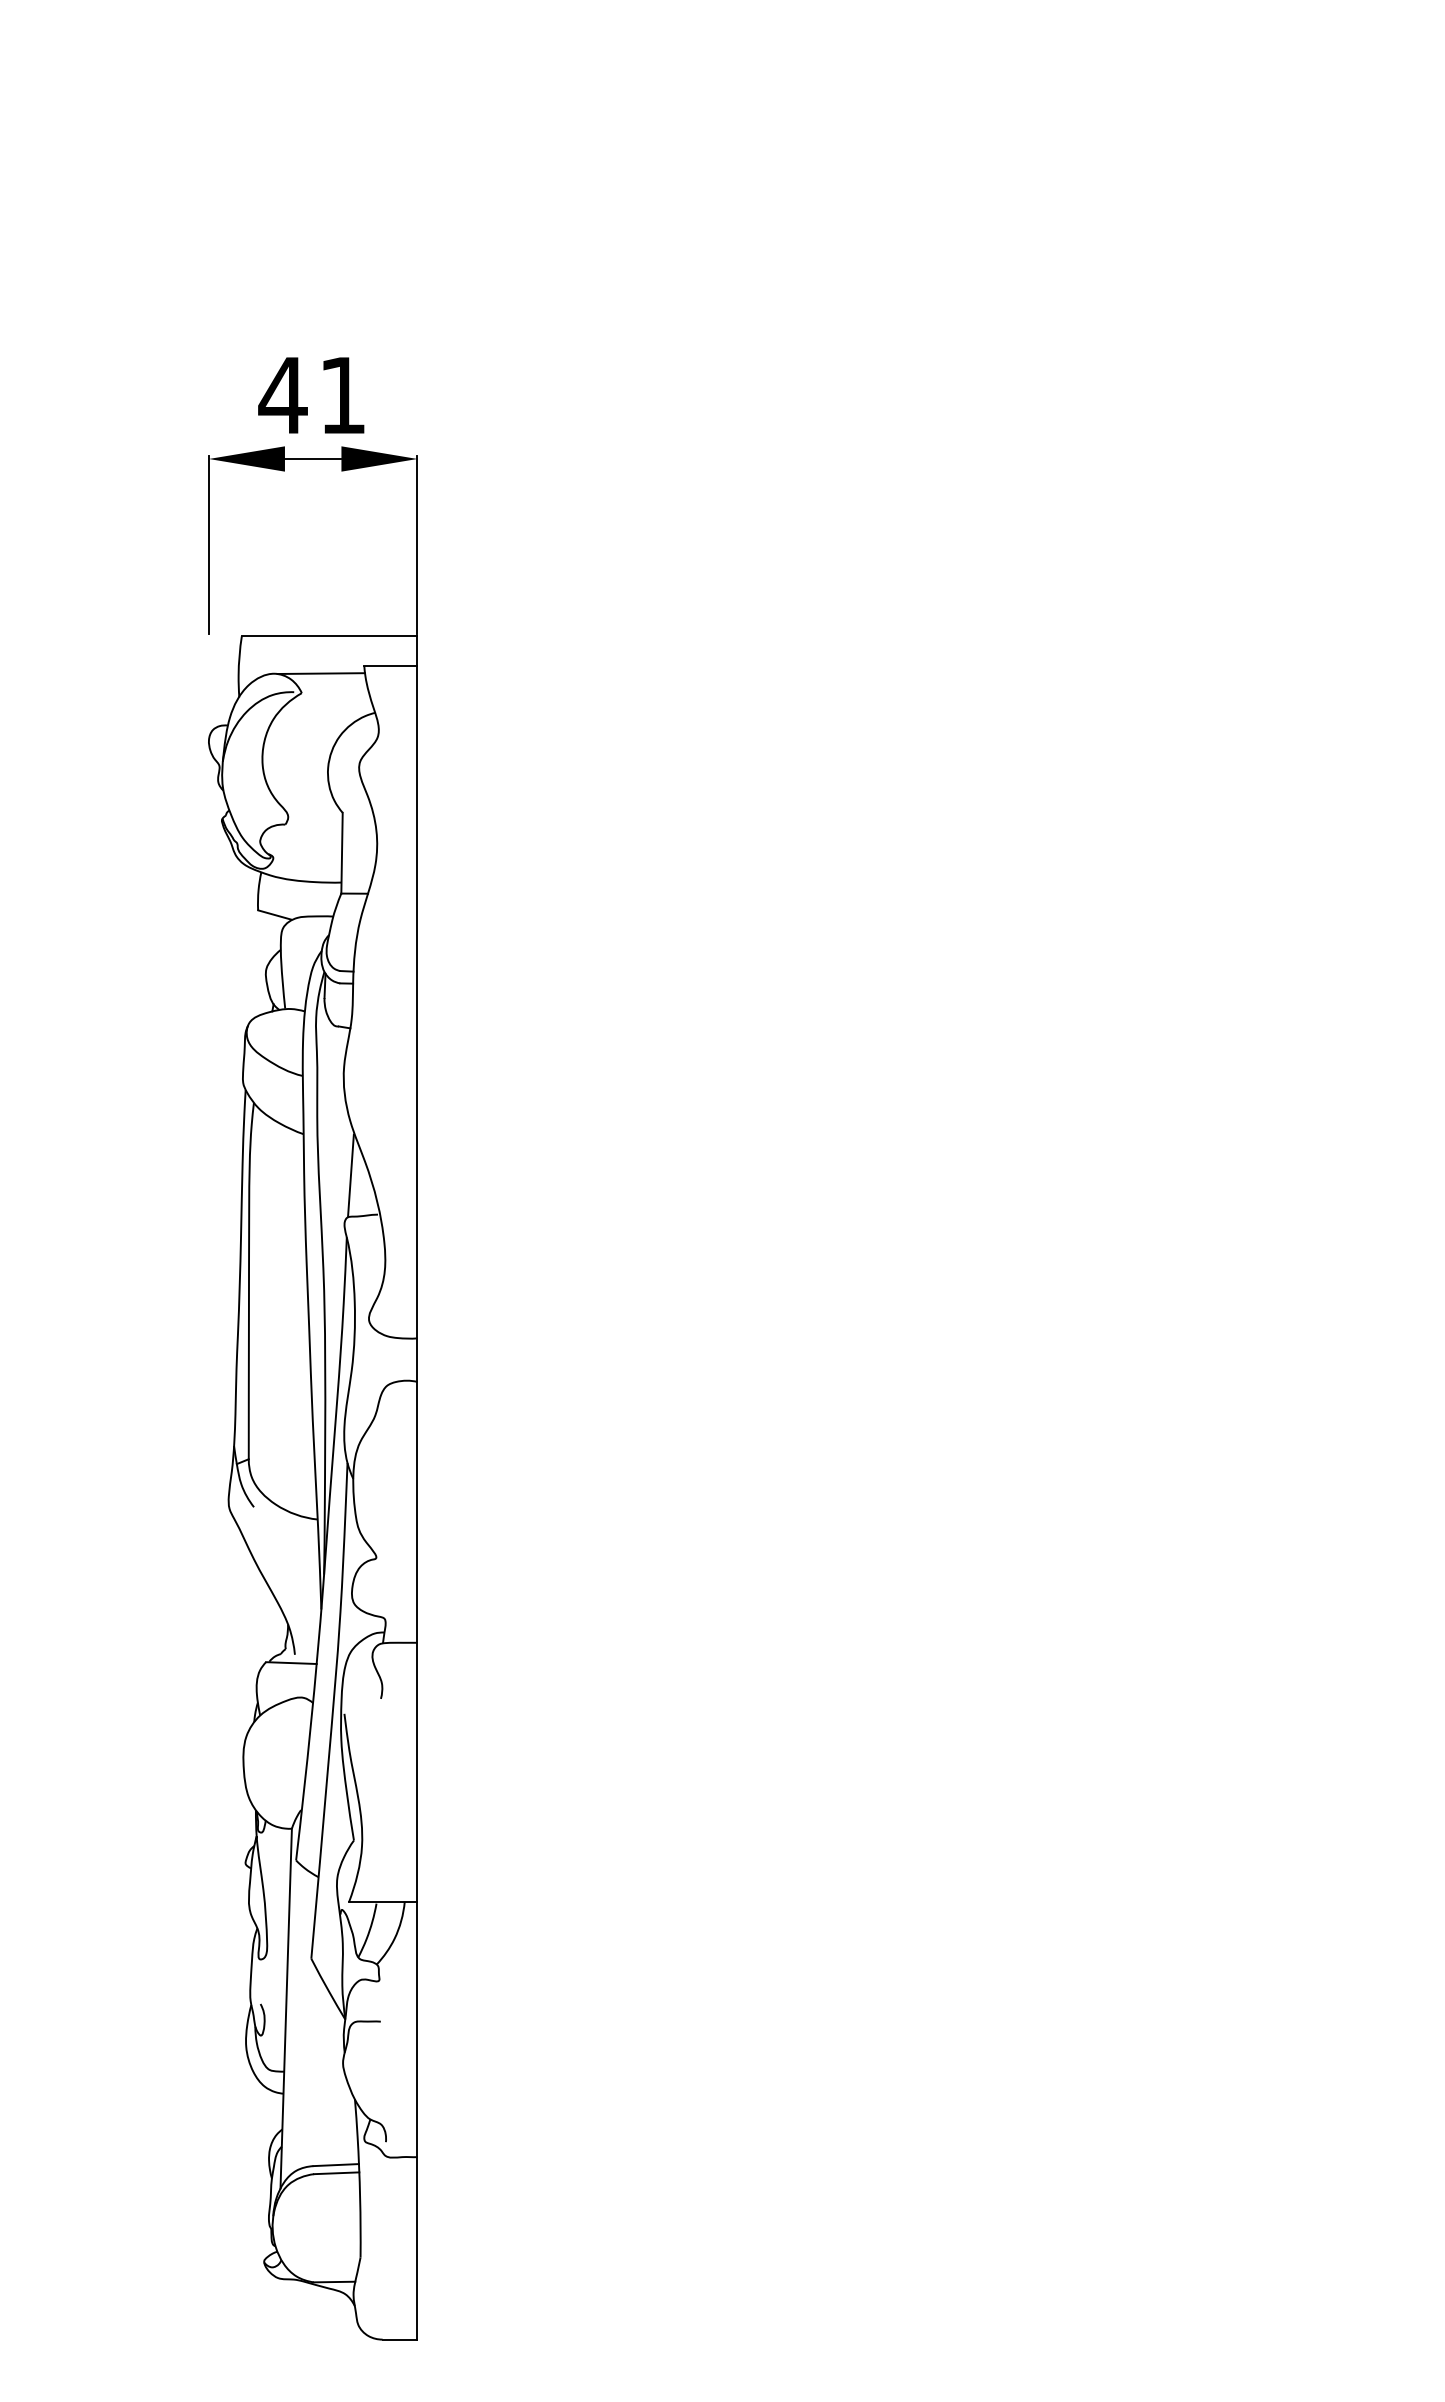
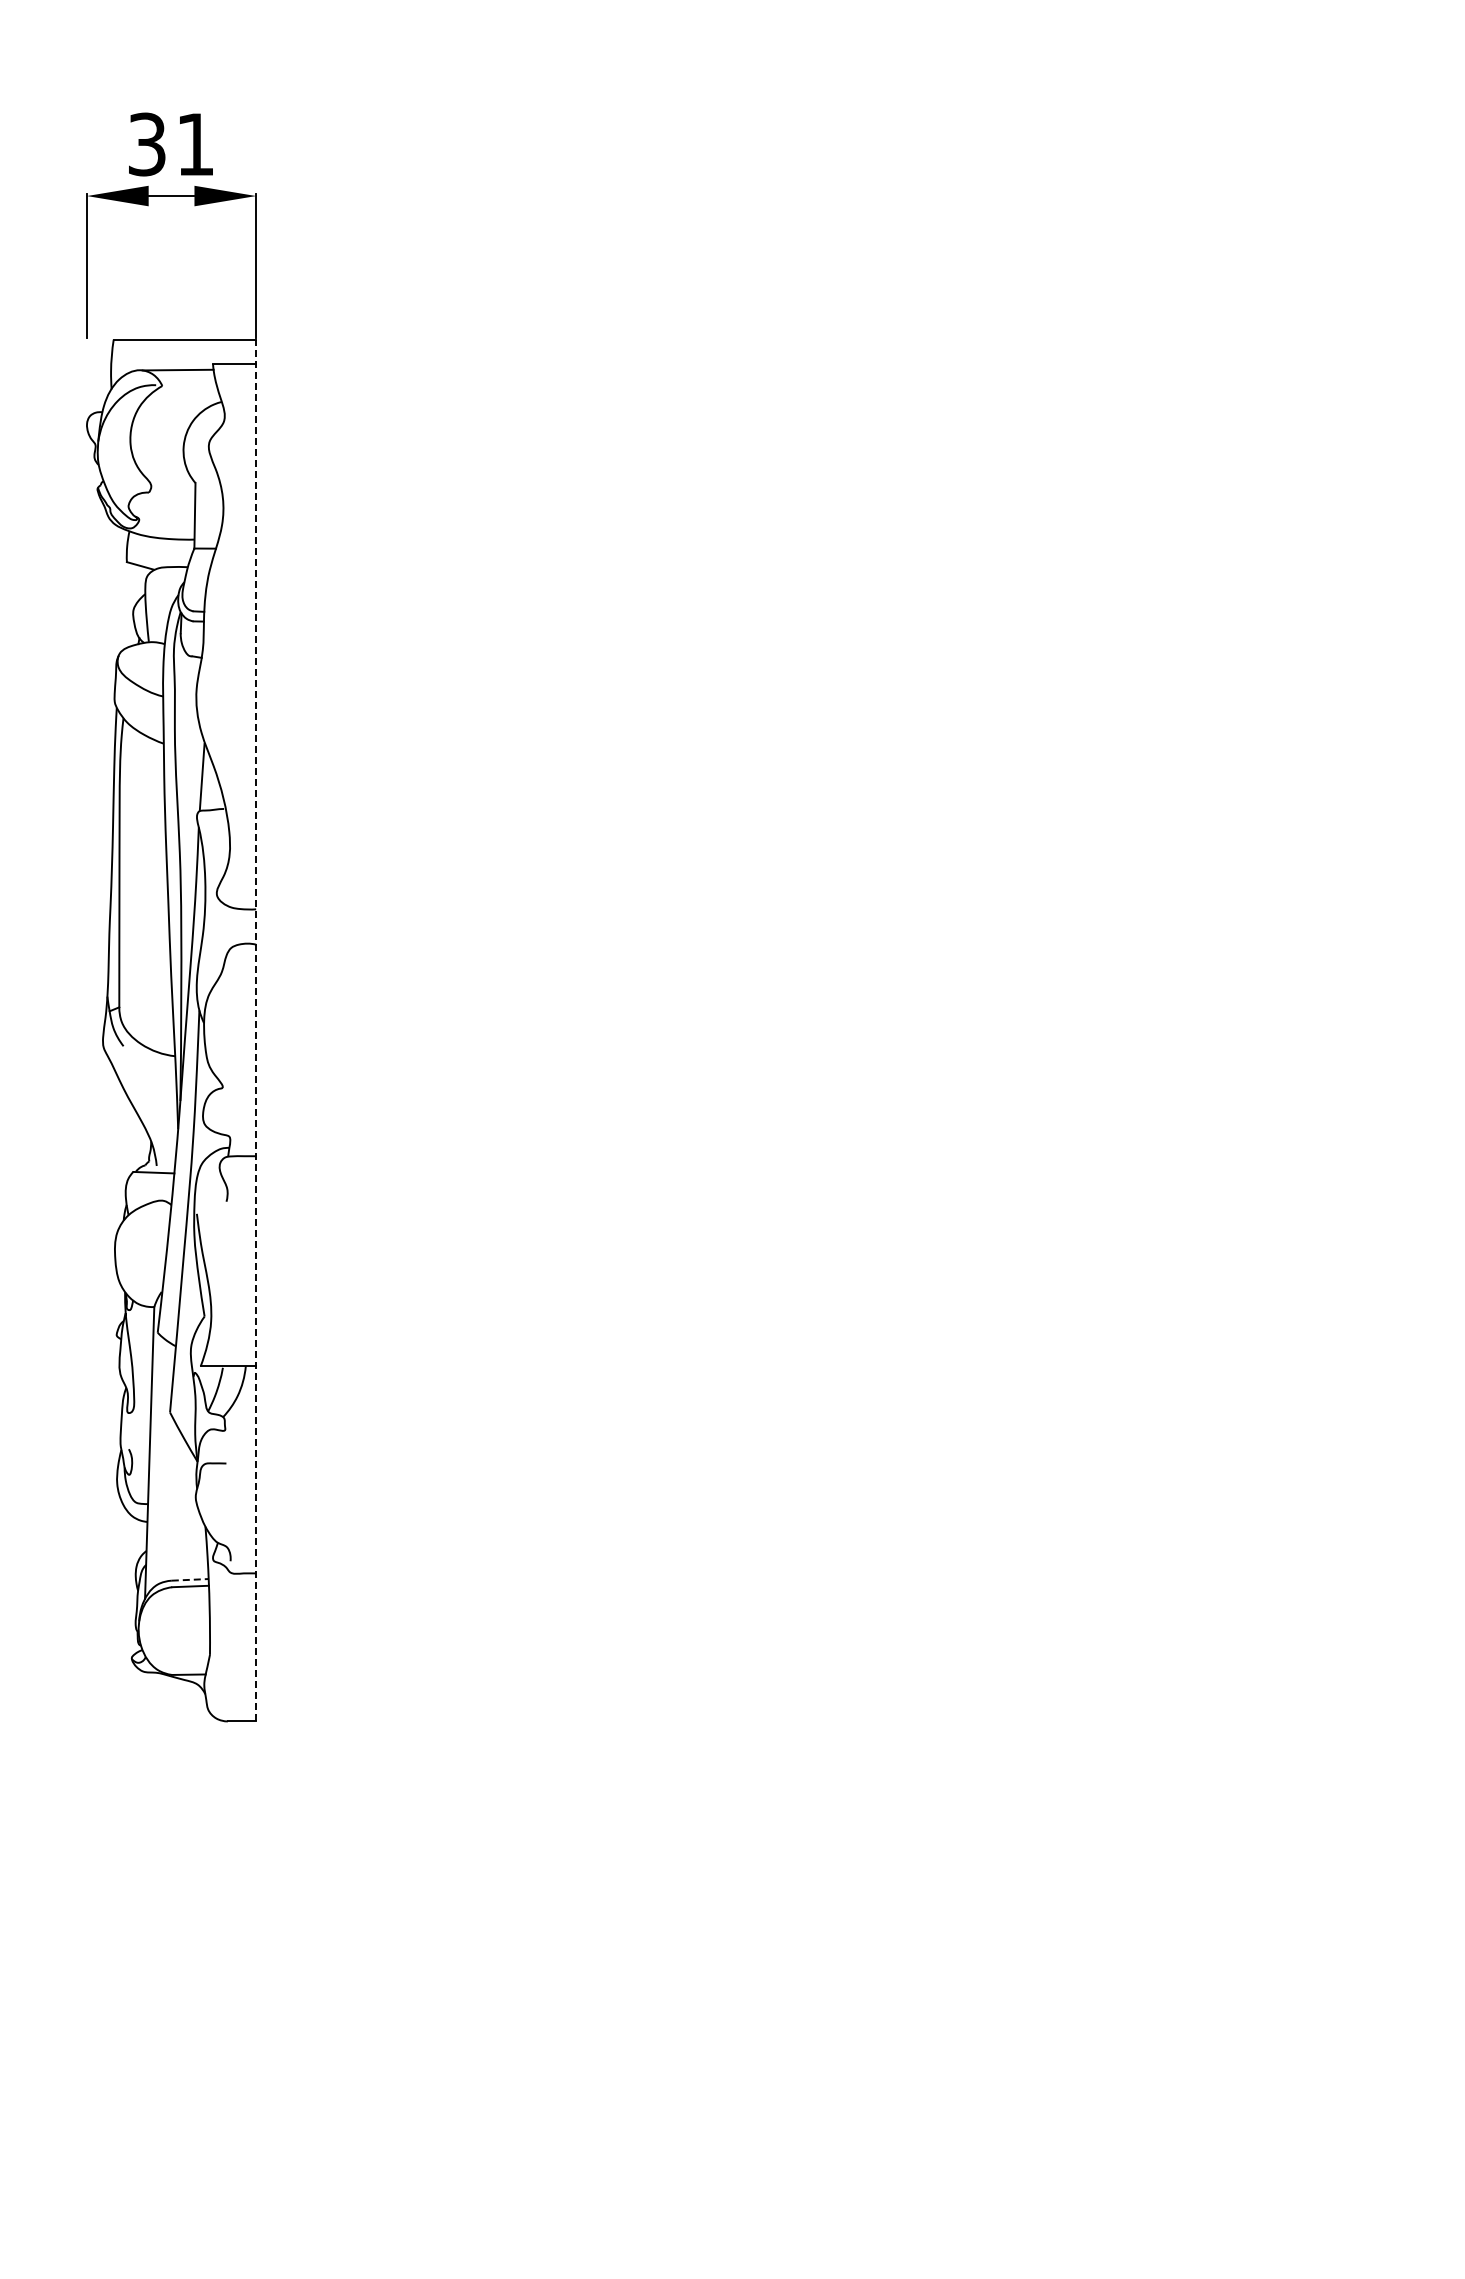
text: (282, 395) -> (146, 144), 41 -> 31
line: (417, 1487) -> (256, 1030), solid -> dashed
line: (336, 2164) -> (190, 1579), solid -> dashed

